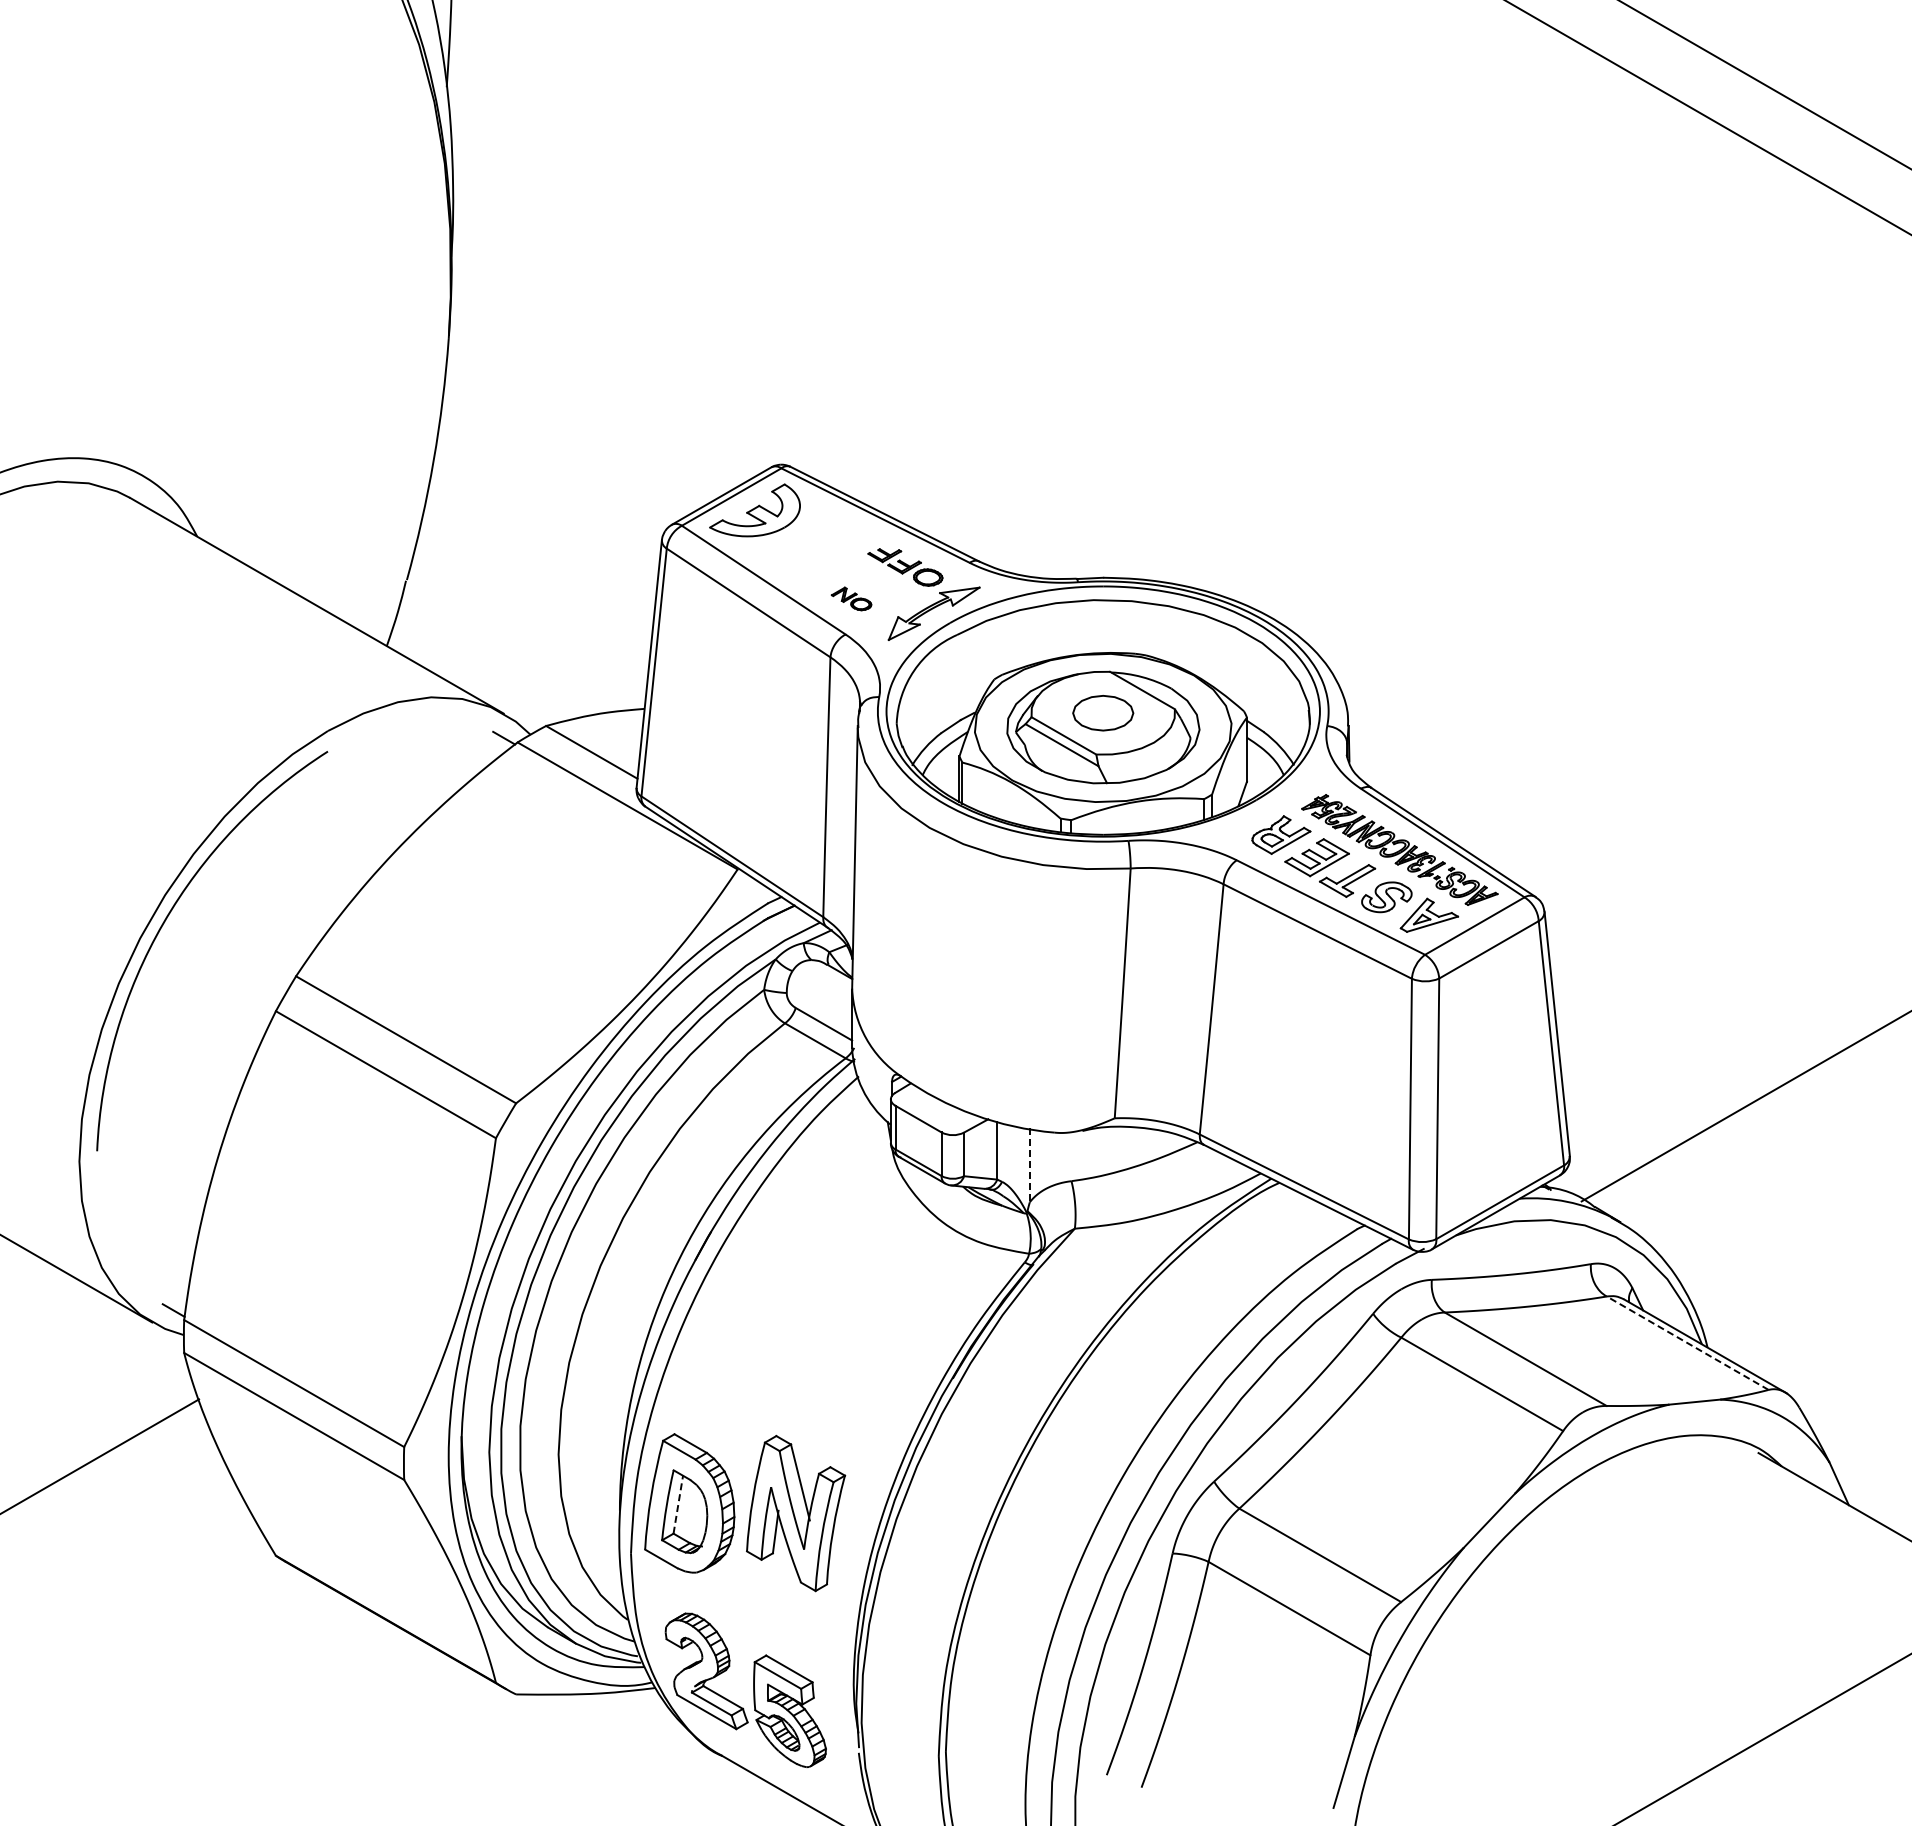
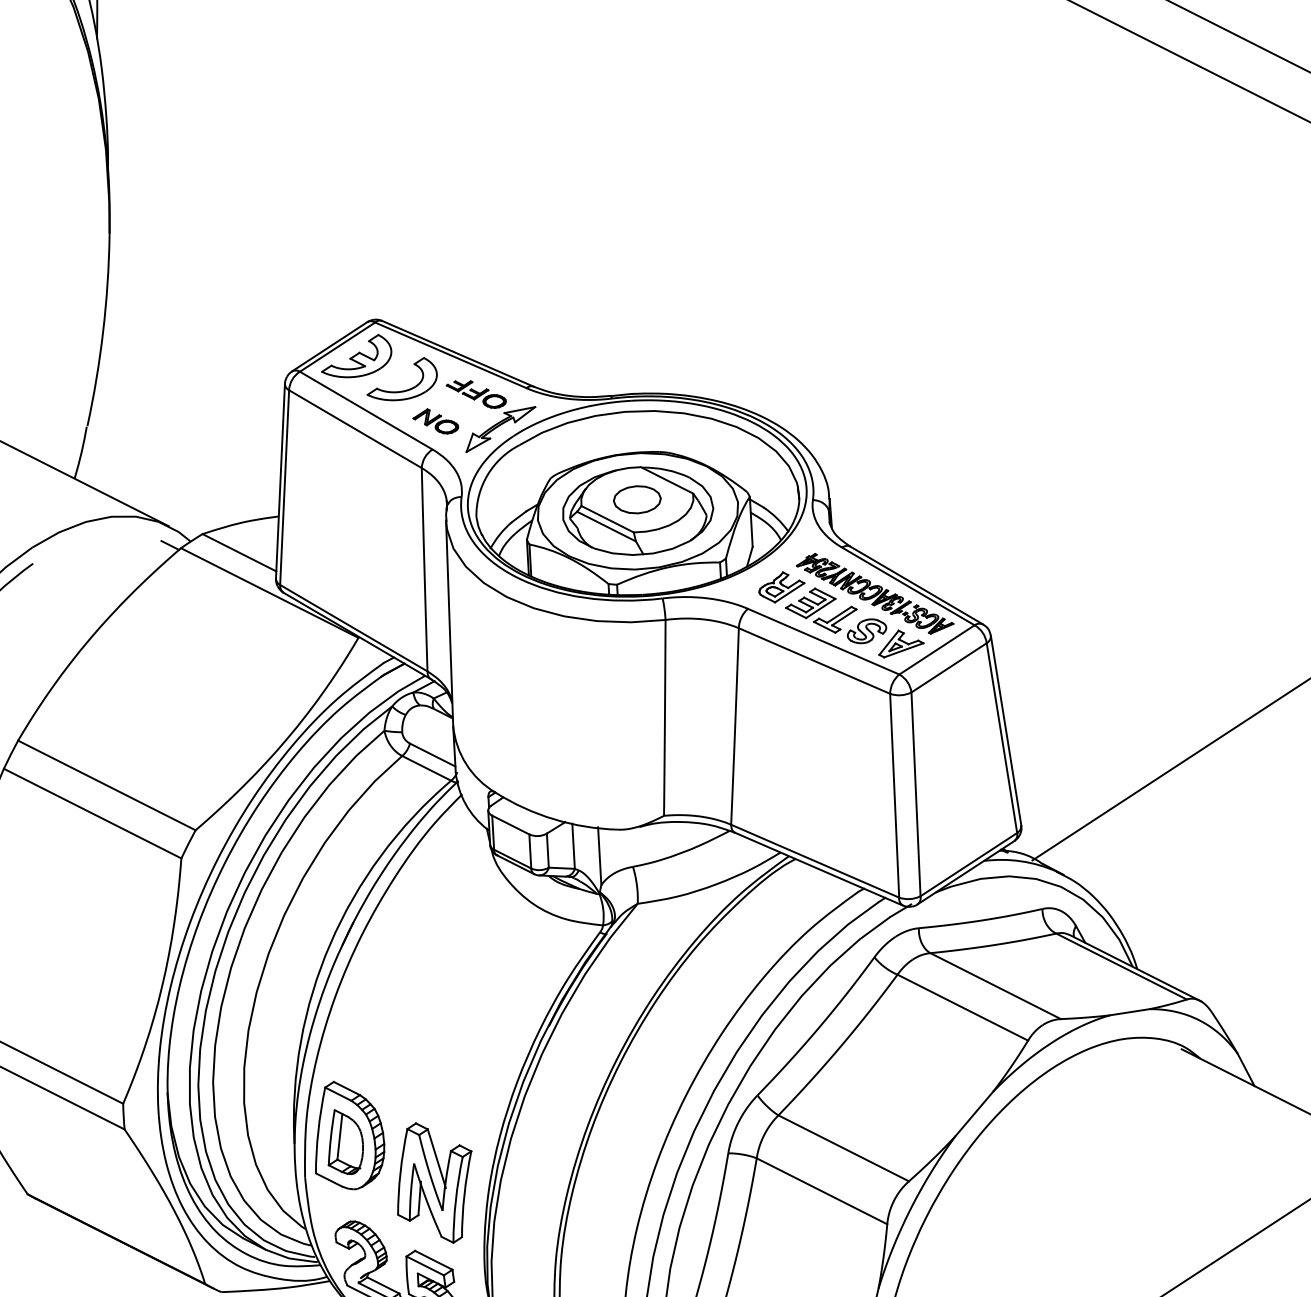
part: (815, 556) -> (405, 389), added
part: (851, 598) -> (435, 421), size x1.43
line: (1029, 1165) -> (599, 856), dashed -> solid
line: (1687, 1342) -> (1121, 965), dashed -> solid
line: (678, 1504) -> (340, 1136), dashed -> solid
part: (796, 1513) -> (435, 1183), moved

